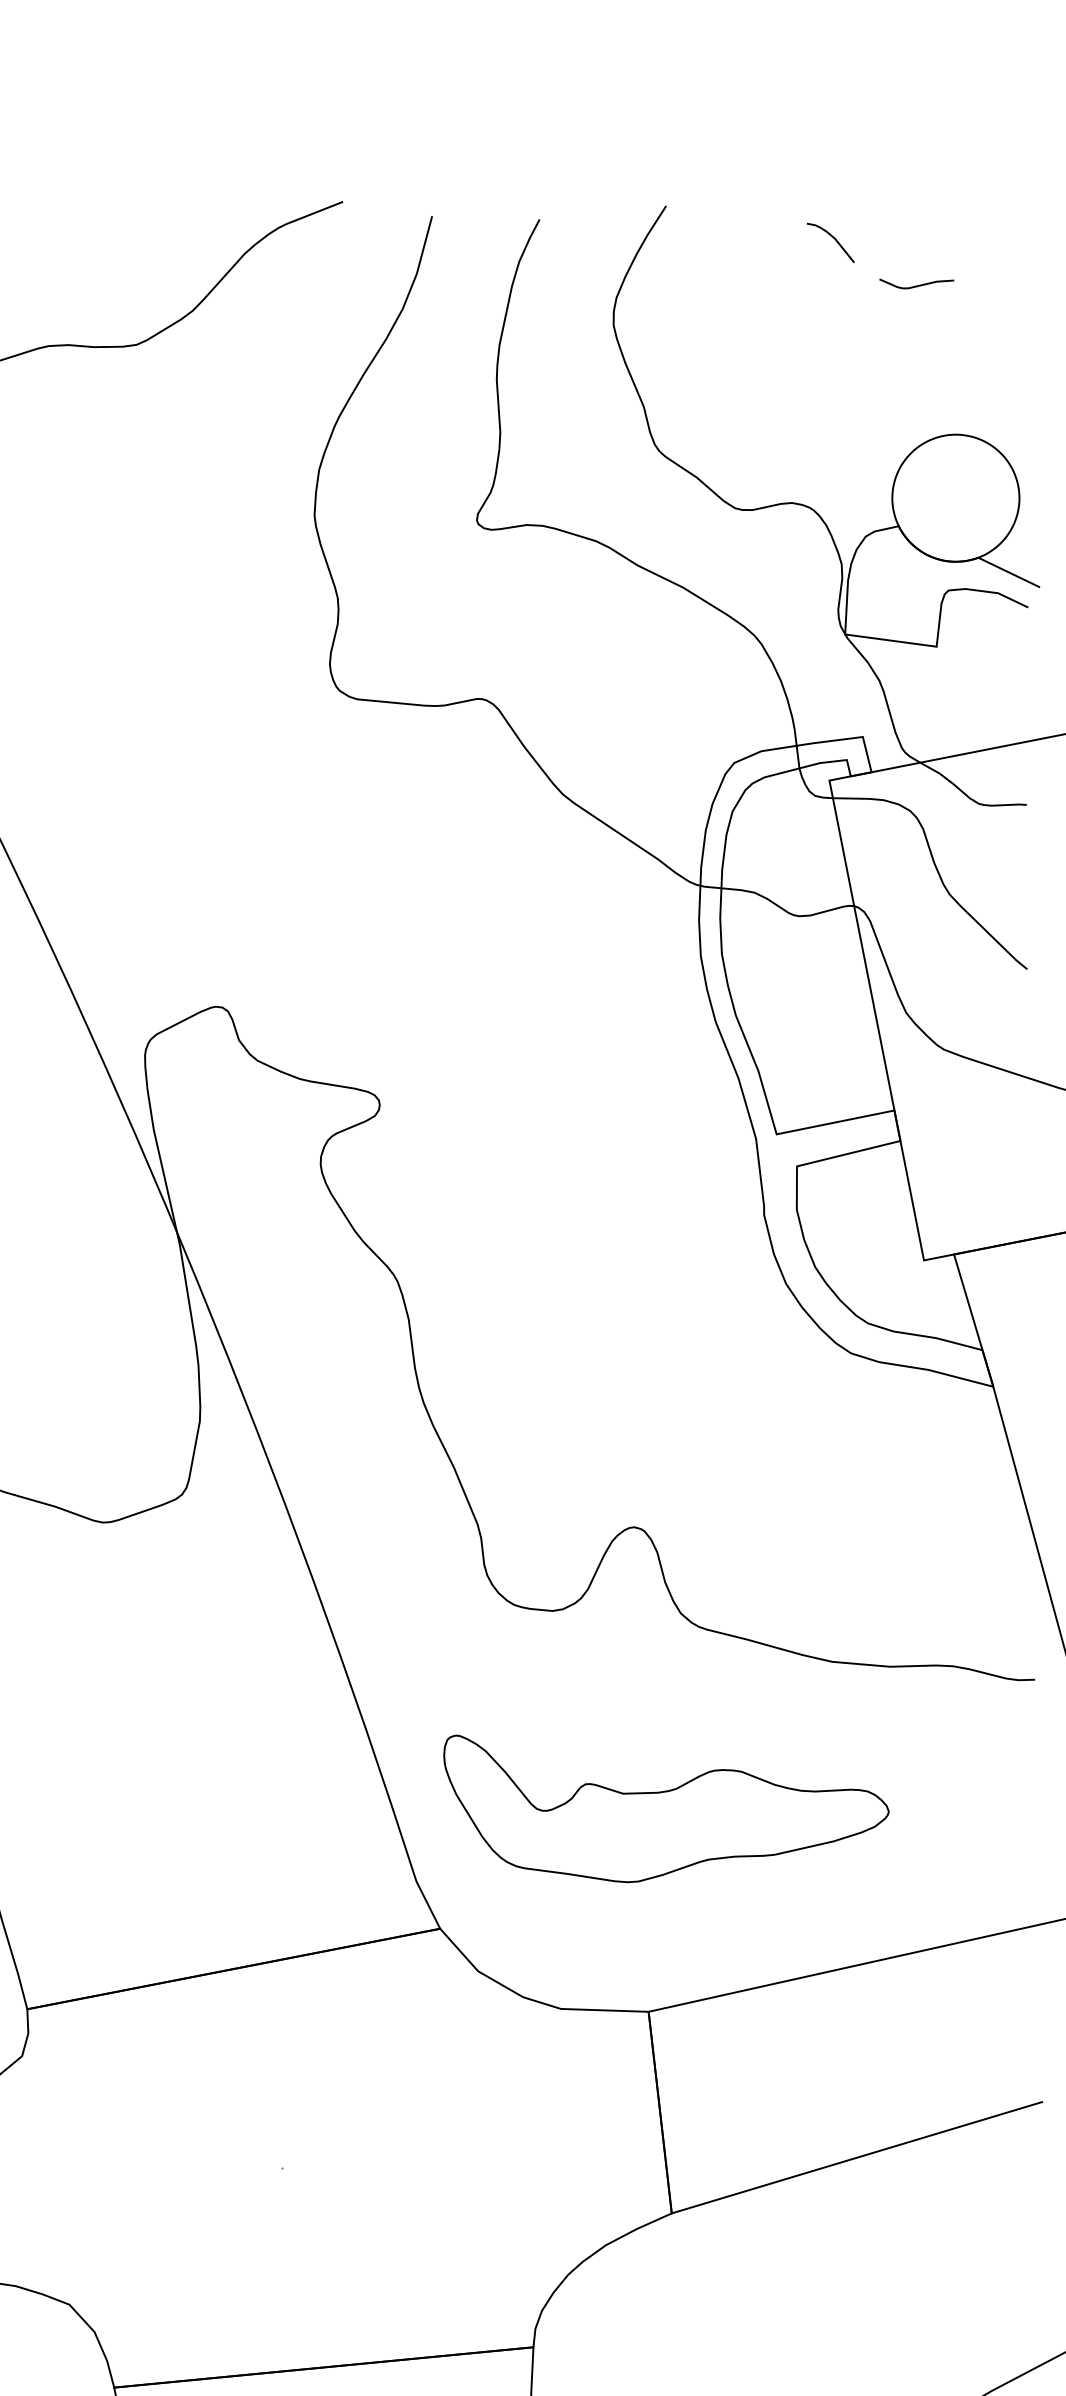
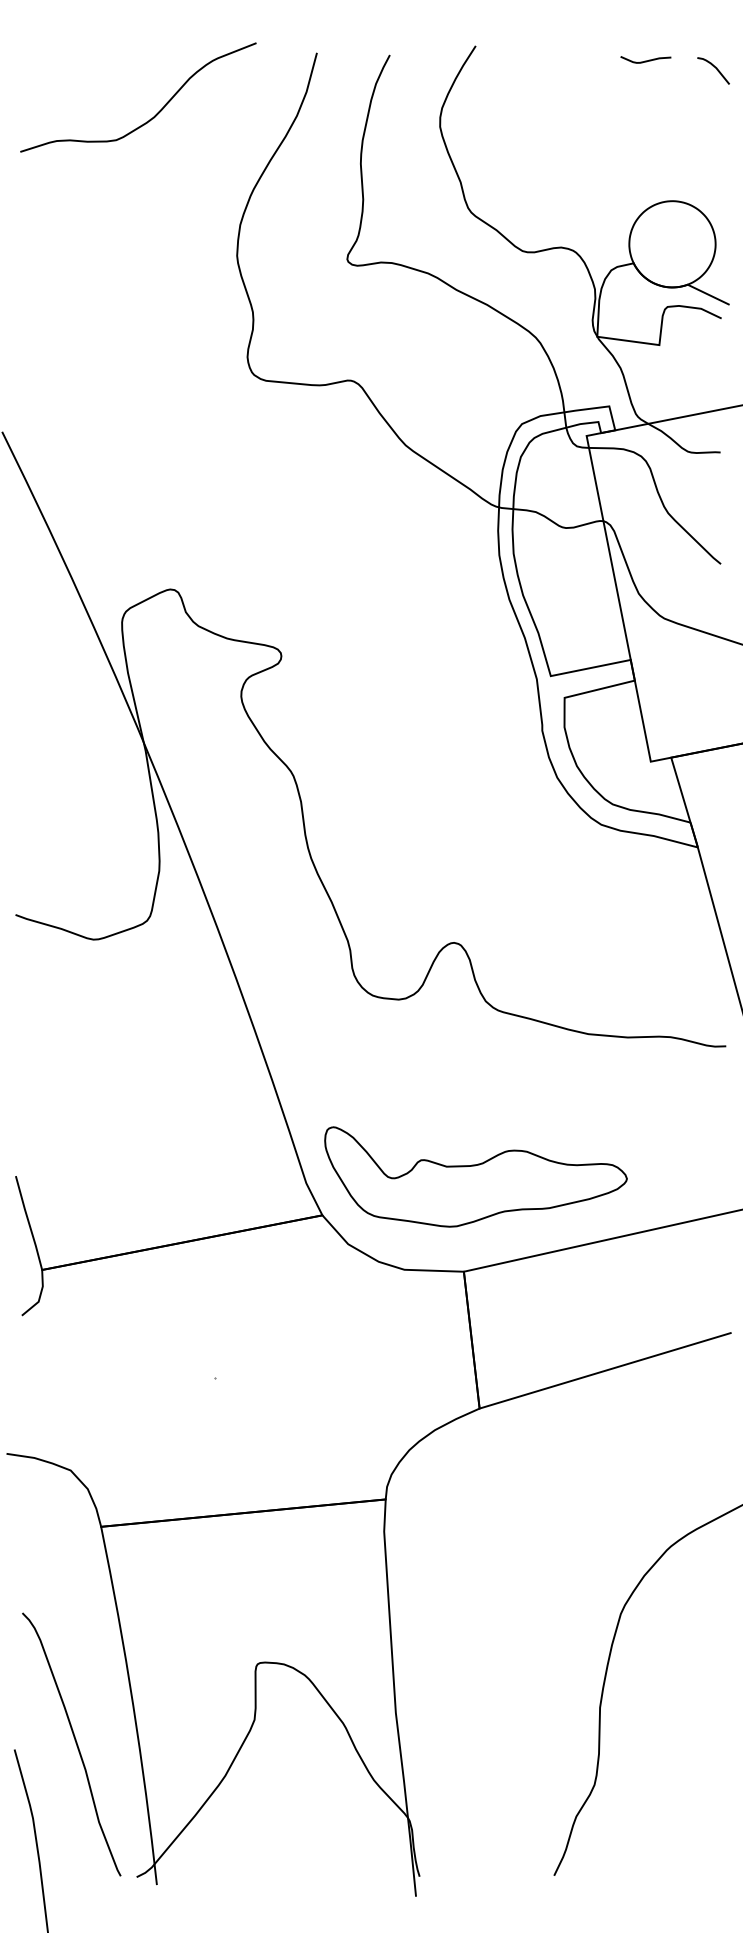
curve: (833, 239) -> (715, 68), moved
curve: (916, 284) -> (645, 60), moved
part: (665, 1808) -> (475, 1176), moved

